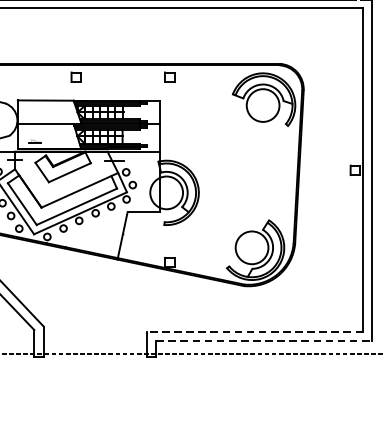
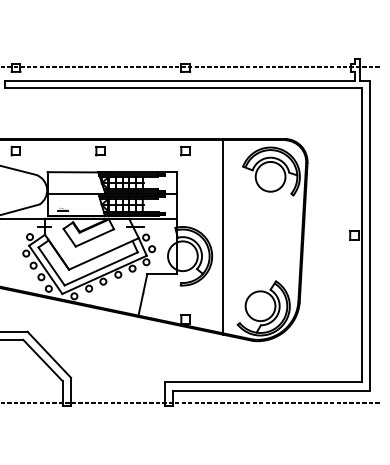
line: (211, 171) -> (223, 236), added
line: (254, 331) -> (262, 382), dashed -> solid
line: (264, 340) -> (271, 390), dashed -> solid

